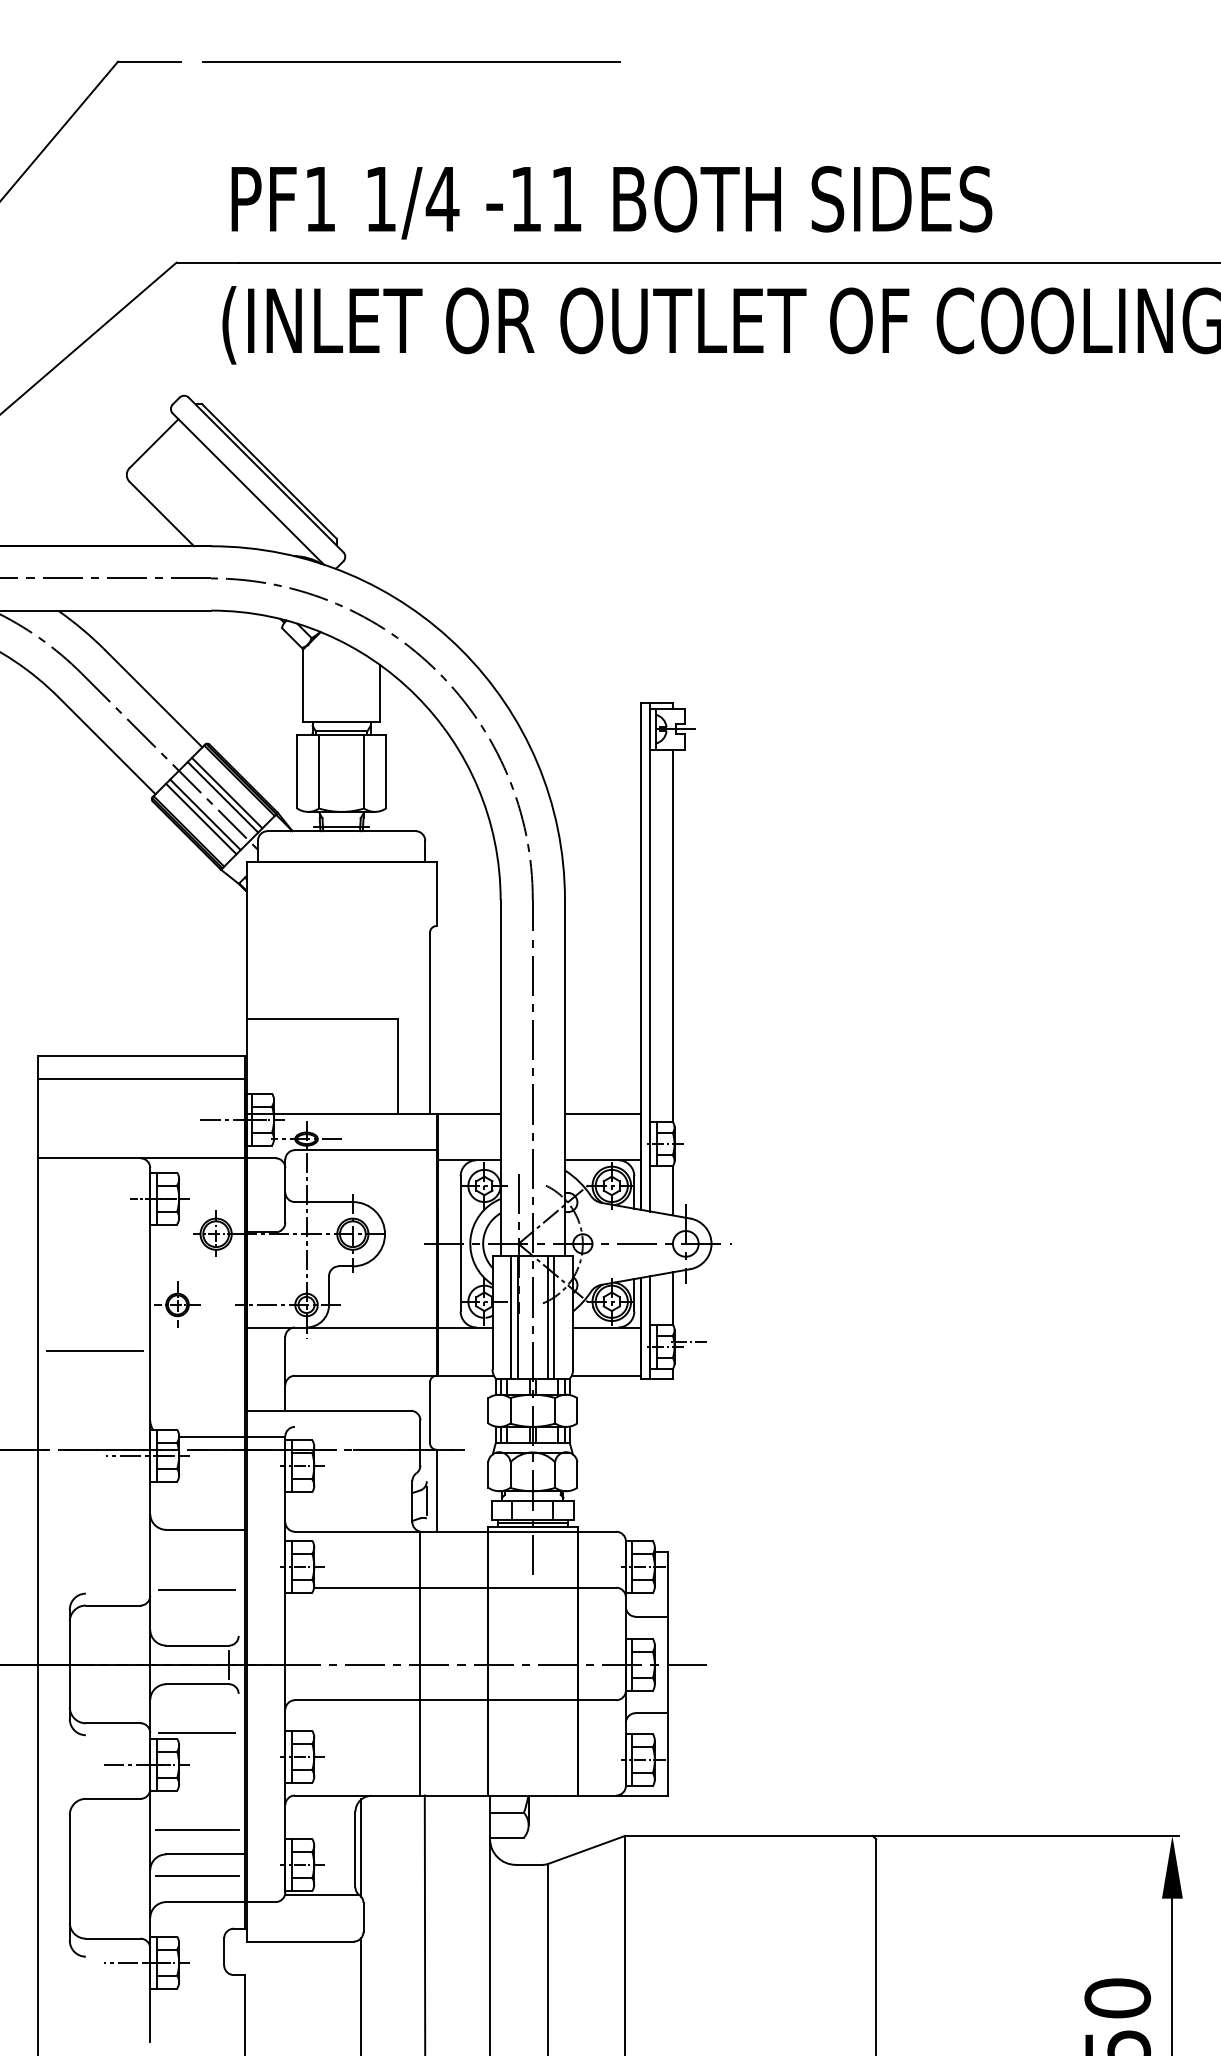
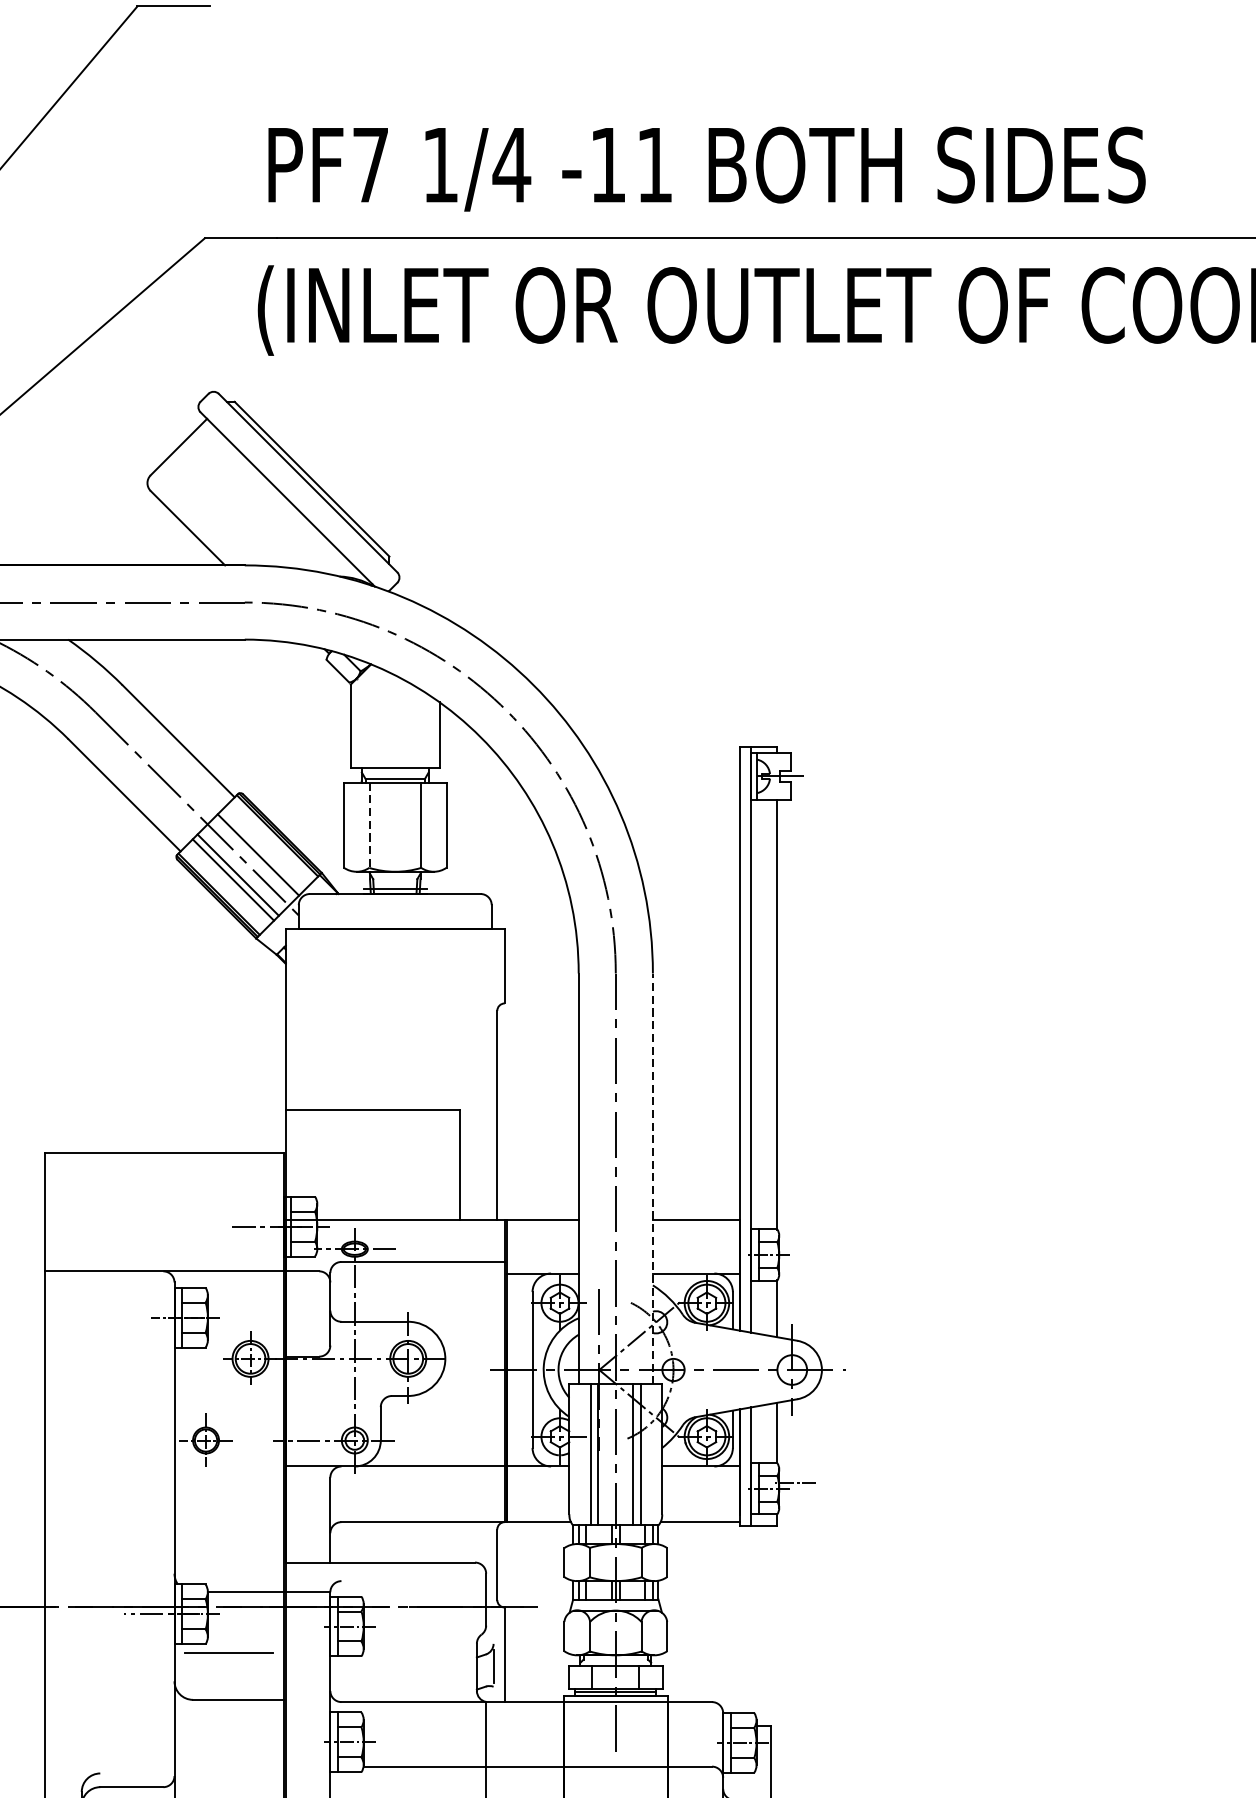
line: (411, 61) -> (475, 6), removed
text: (320, 199) -> (370, 165), PF1 -> PF7
line: (319, 771) -> (369, 825), solid -> dashed
line: (226, 792) -> (262, 849), removed
line: (564, 1077) -> (652, 1178), solid -> dashed
line: (141, 1079) -> (164, 1180), removed
line: (94, 1351) -> (110, 1494), removed
line: (196, 1589) -> (227, 1653), moved

